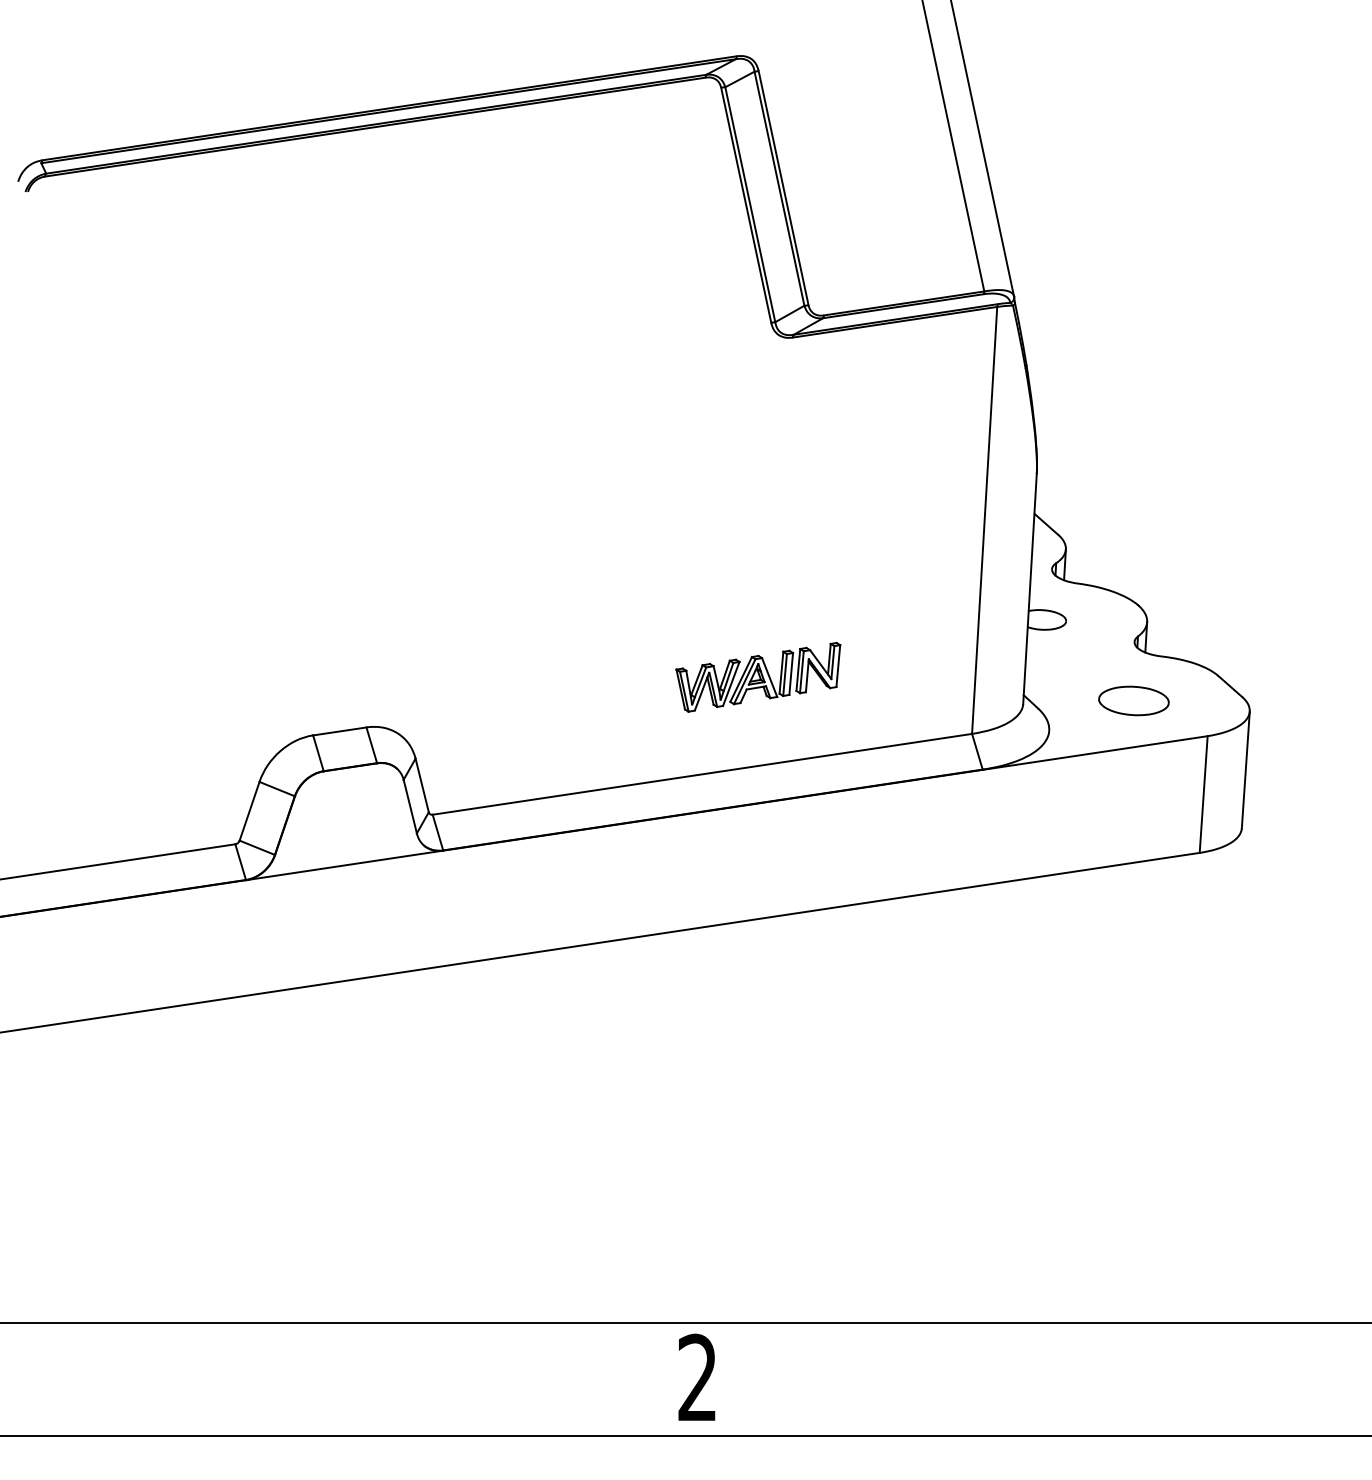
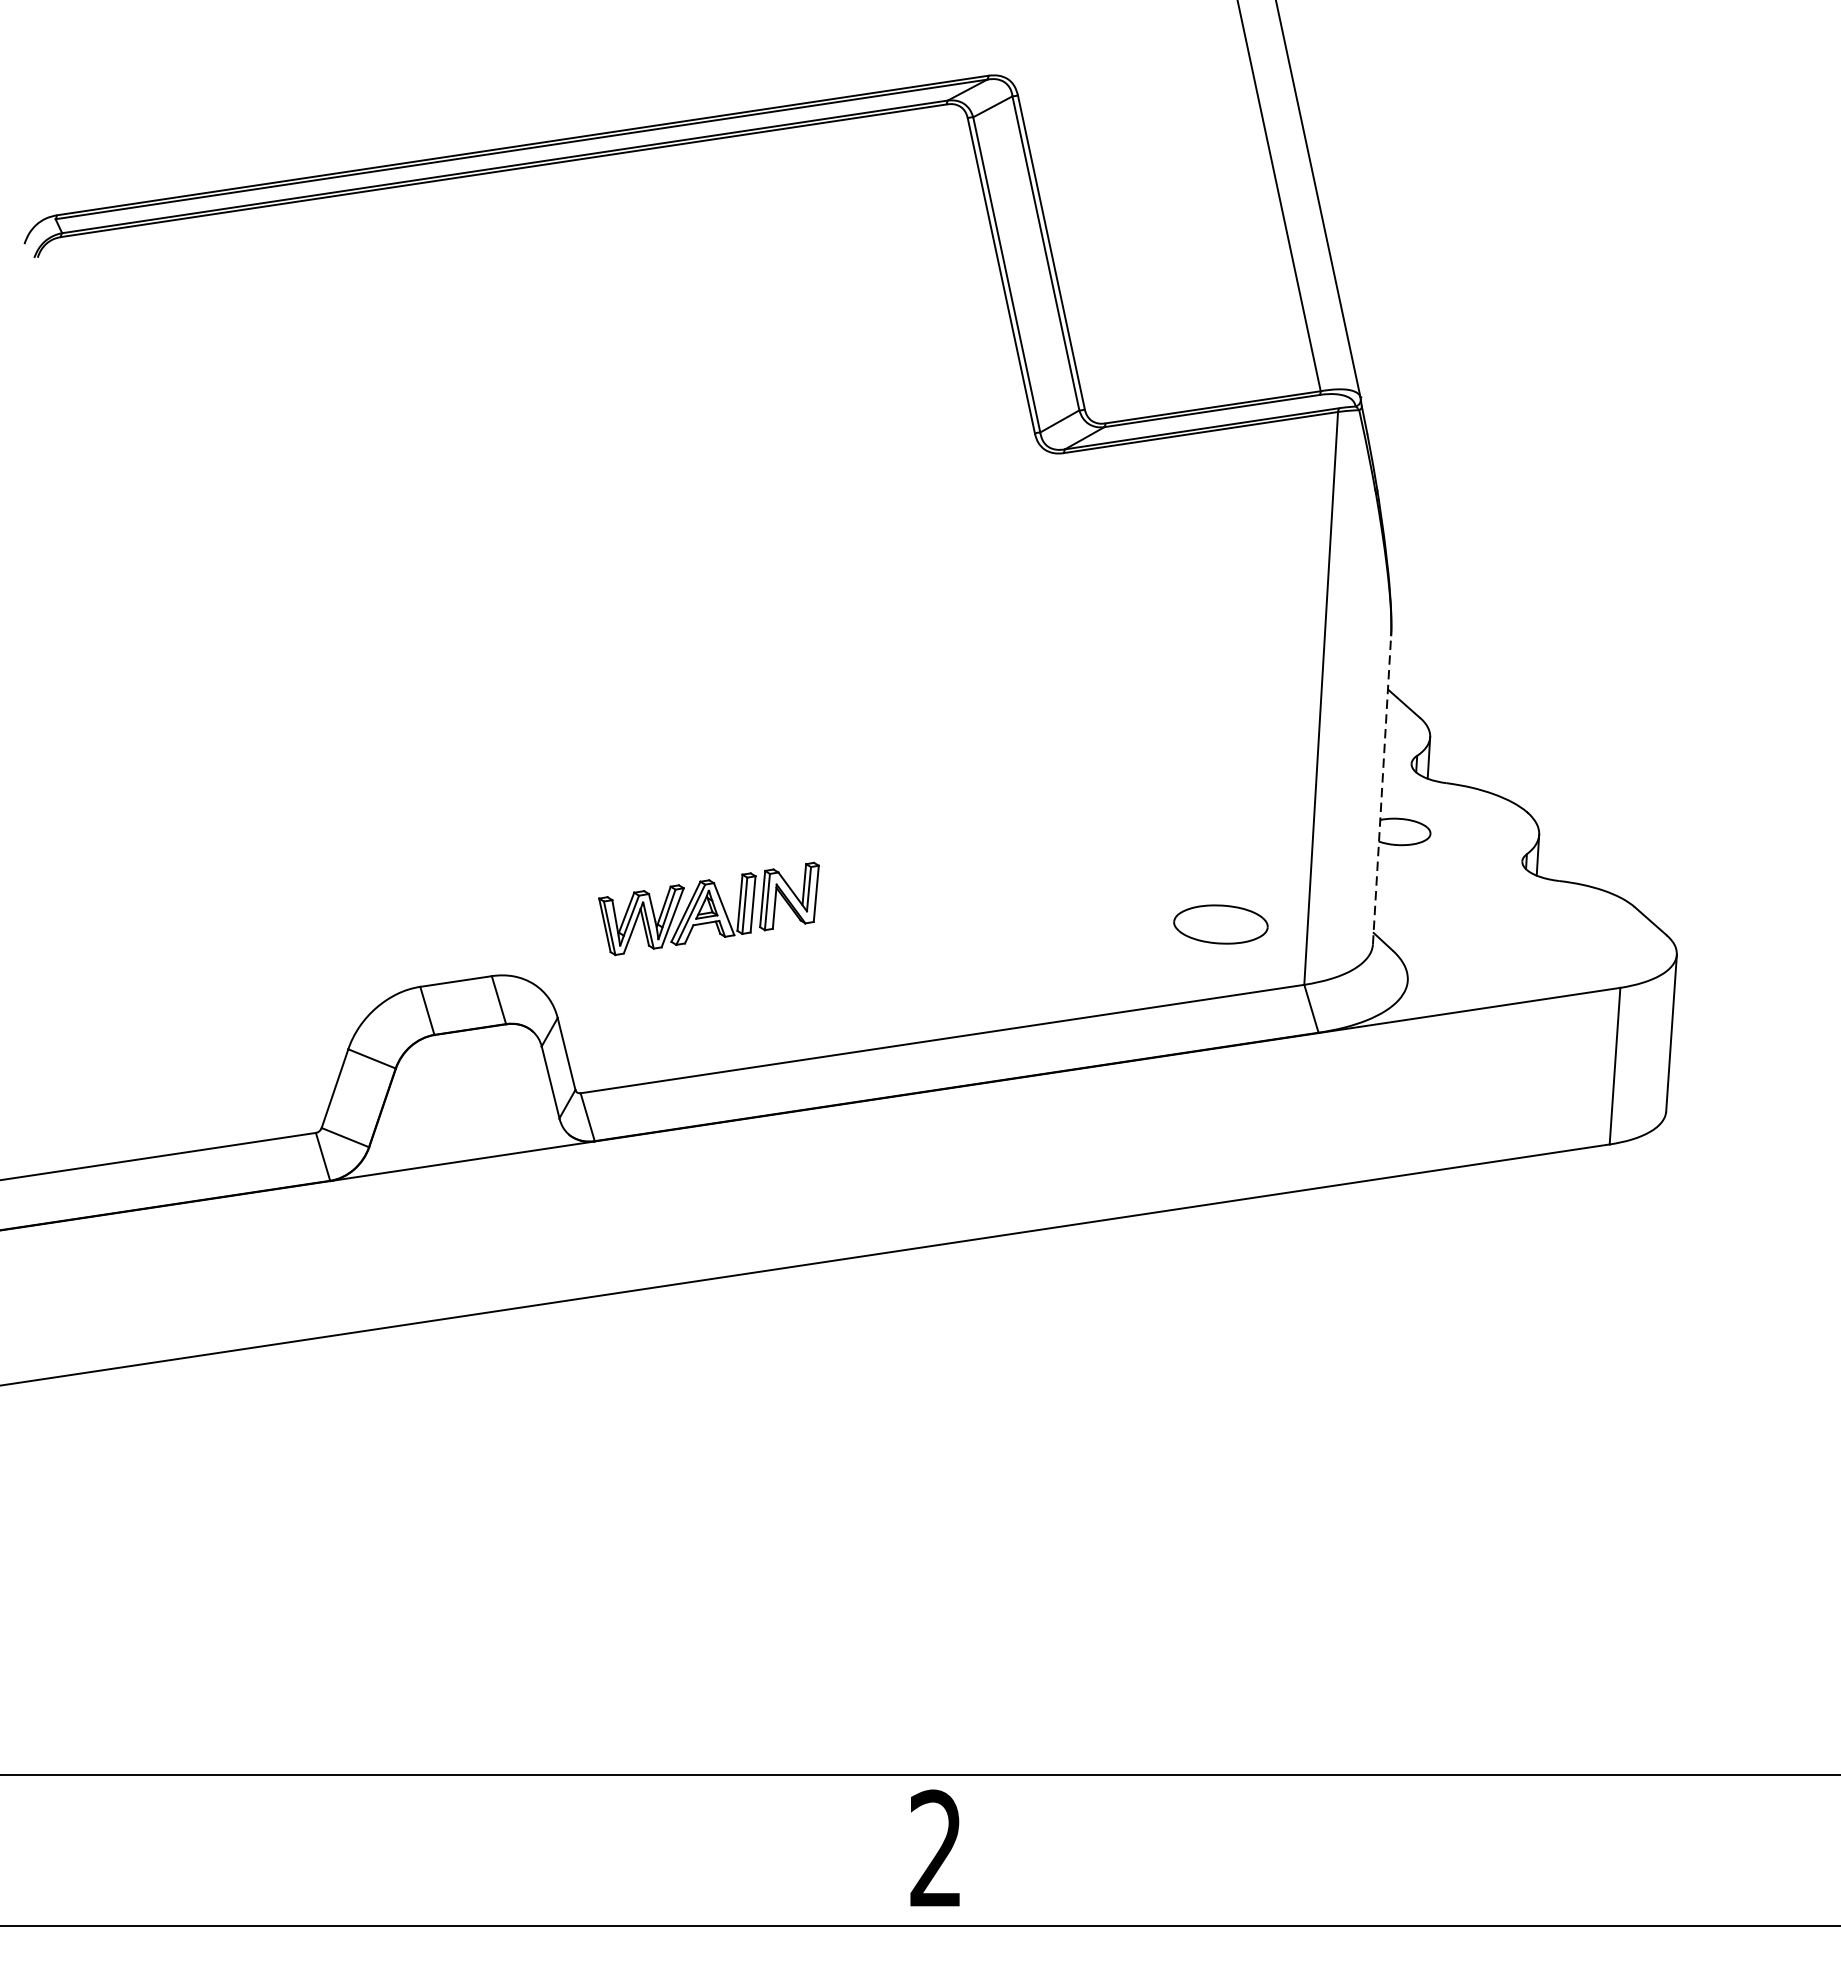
line: (1030, 588) -> (1382, 789), solid -> dashed
part: (758, 677) -> (709, 909), moved
part: (1133, 700) -> (1220, 923), moved

